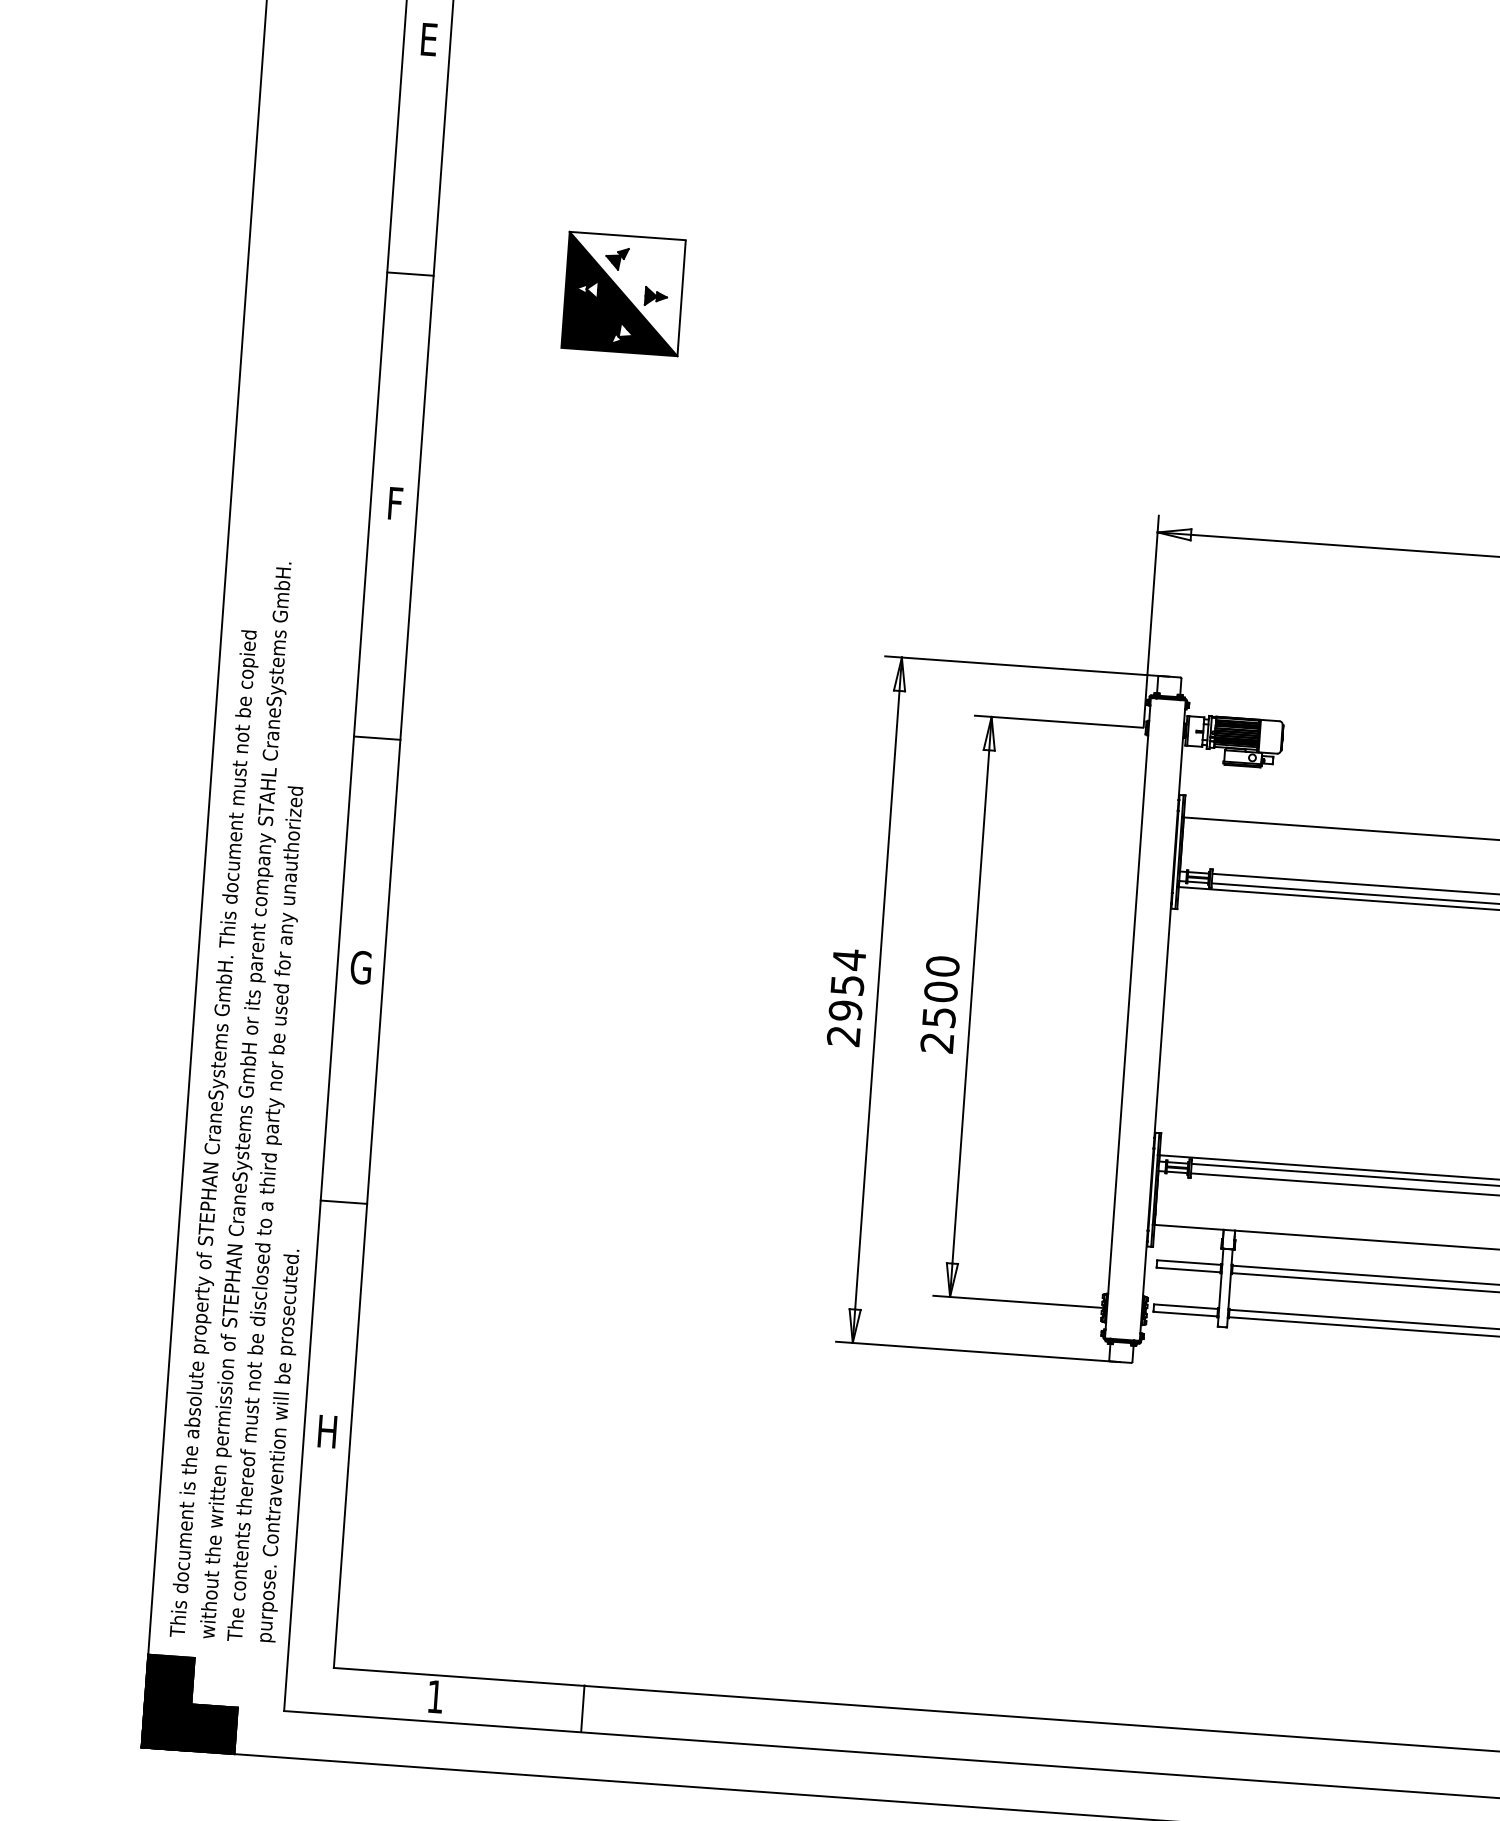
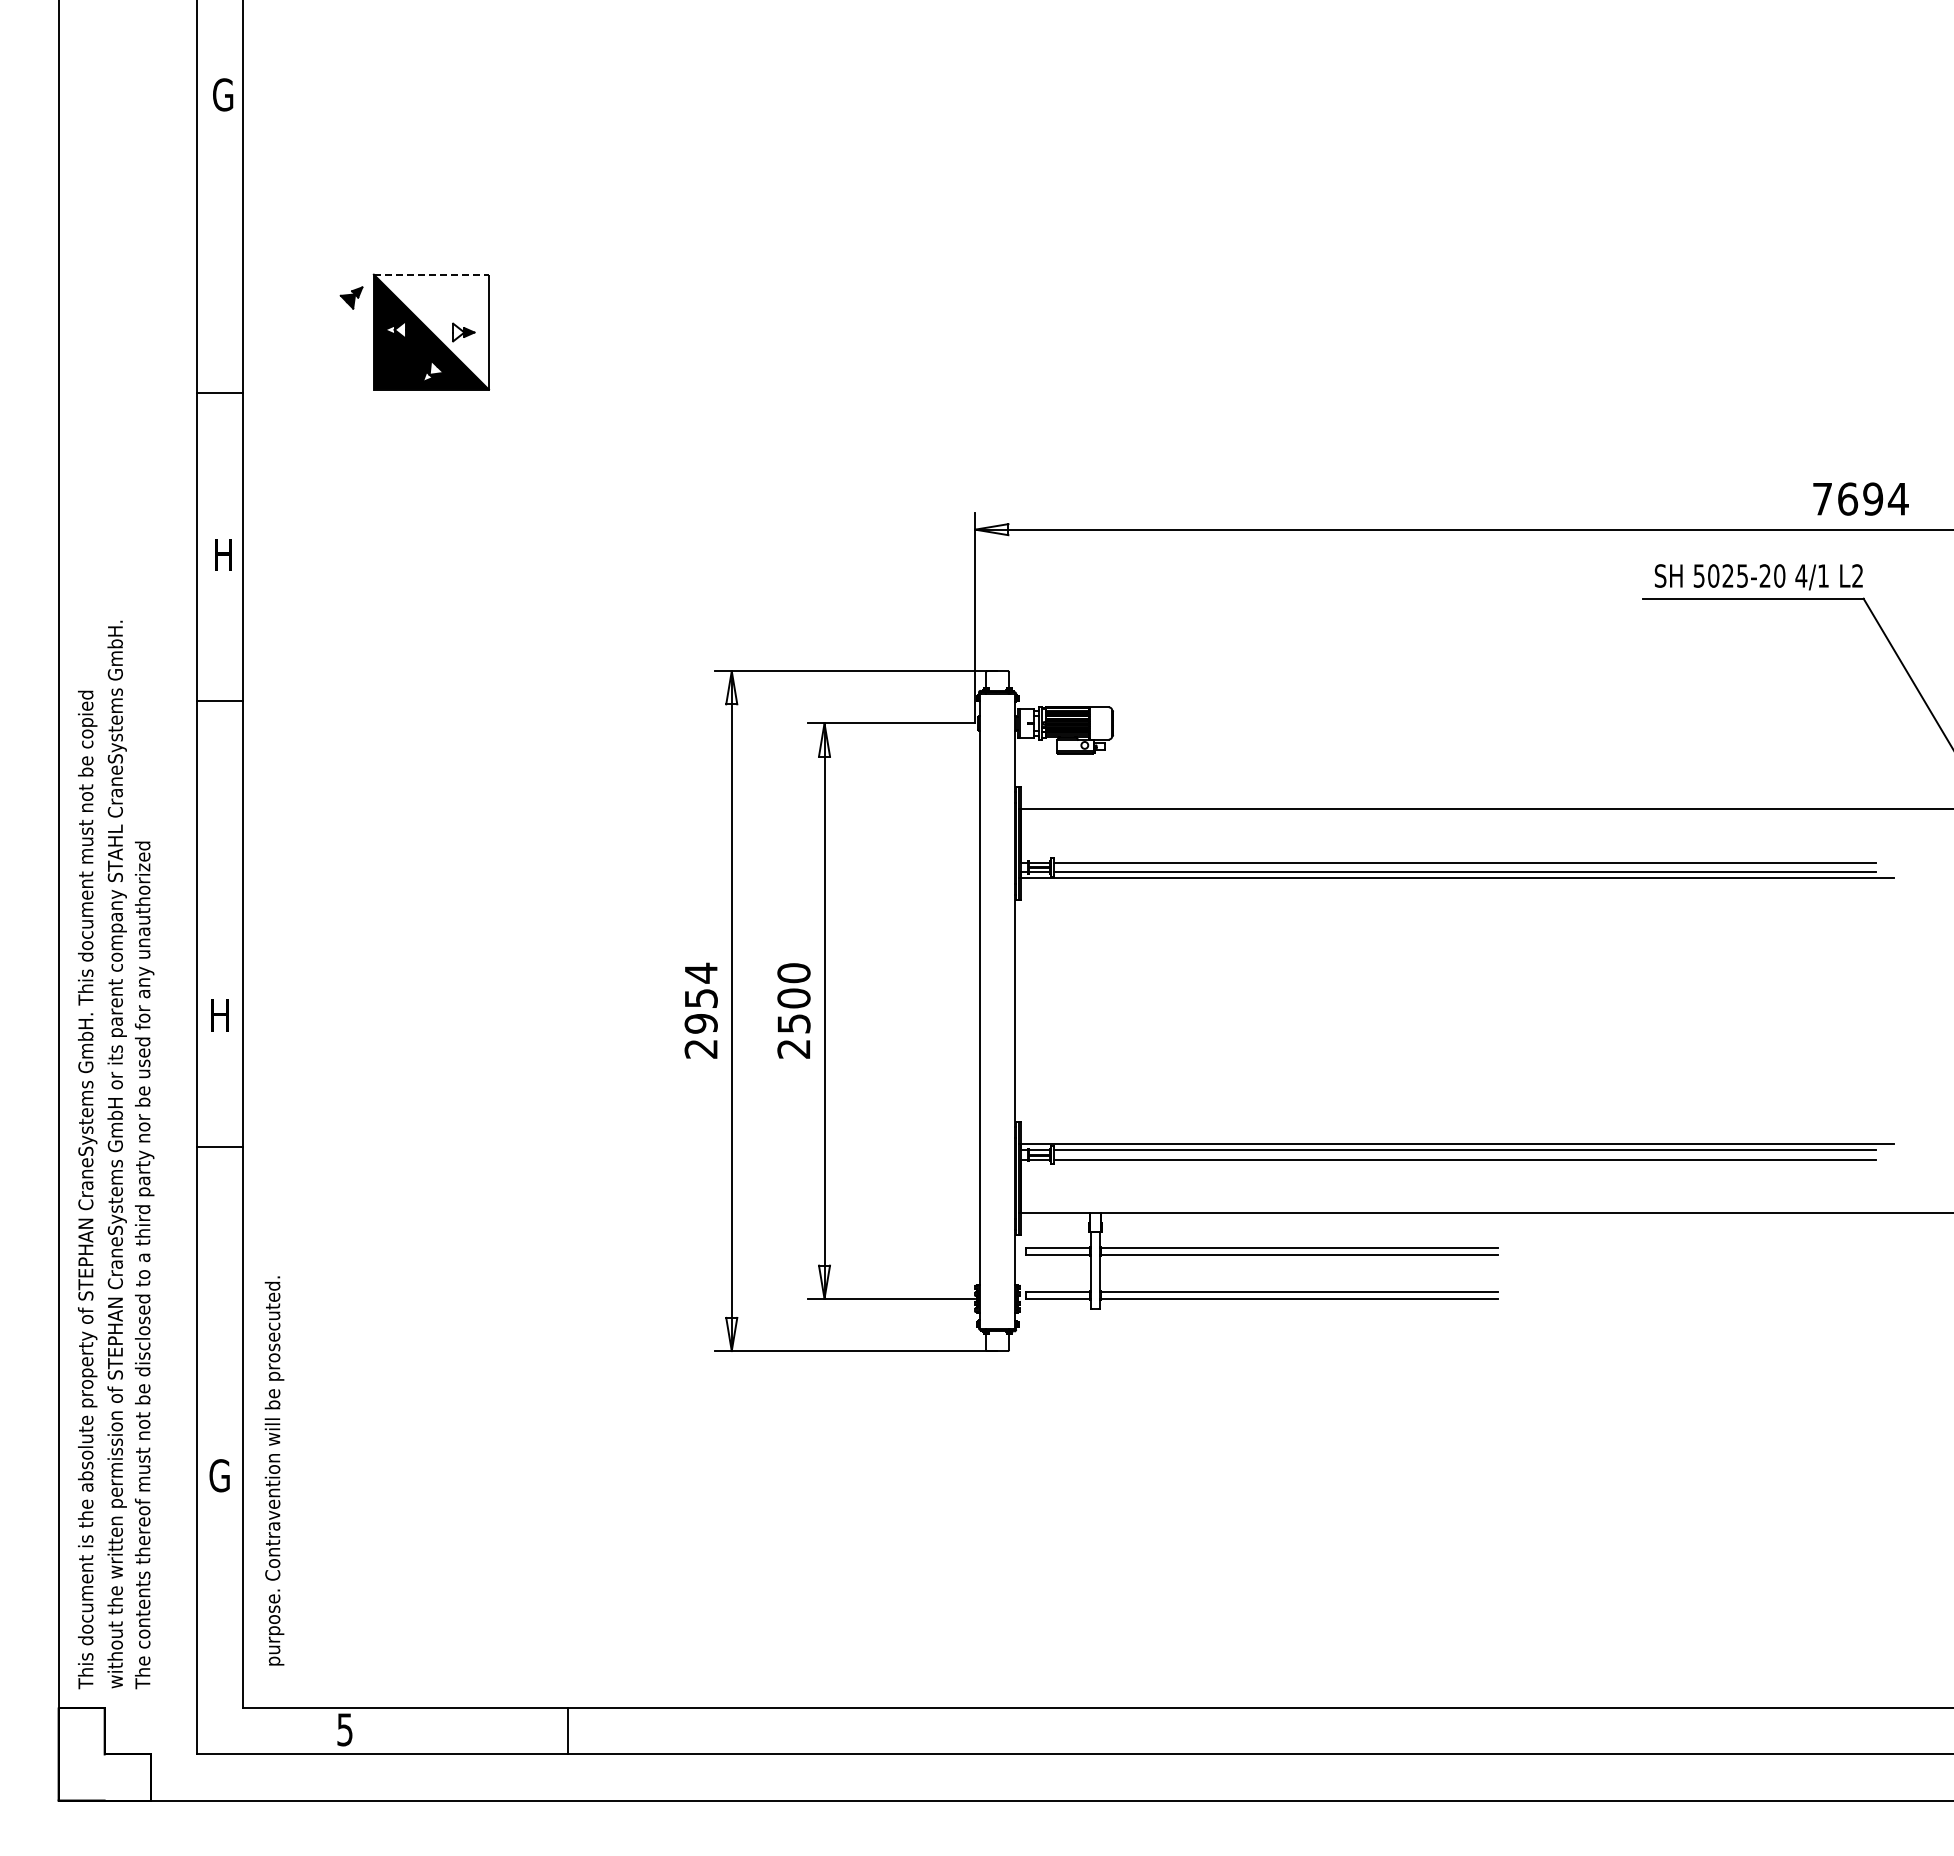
text: (431, 39) -> (223, 94), E -> G
line: (627, 235) -> (431, 274), solid -> dashed
part: (617, 258) -> (351, 297), moved
line: (410, 273) -> (219, 392), moved
fill: (650, 296) -> (458, 332), removed
text: (398, 503) -> (224, 554), F -> H
line: (377, 737) -> (219, 700), moved
text: (361, 967) -> (220, 1015), G -> H
line: (343, 1202) -> (219, 1147), moved
text: (327, 1431) -> (219, 1475), H -> G
text: (279, 1445) -> (274, 1470), moved
text: (434, 1696) -> (344, 1729), 1 -> 5
fill: (191, 1704) -> (104, 1754), removed
line: (583, 1708) -> (568, 1730), moved

